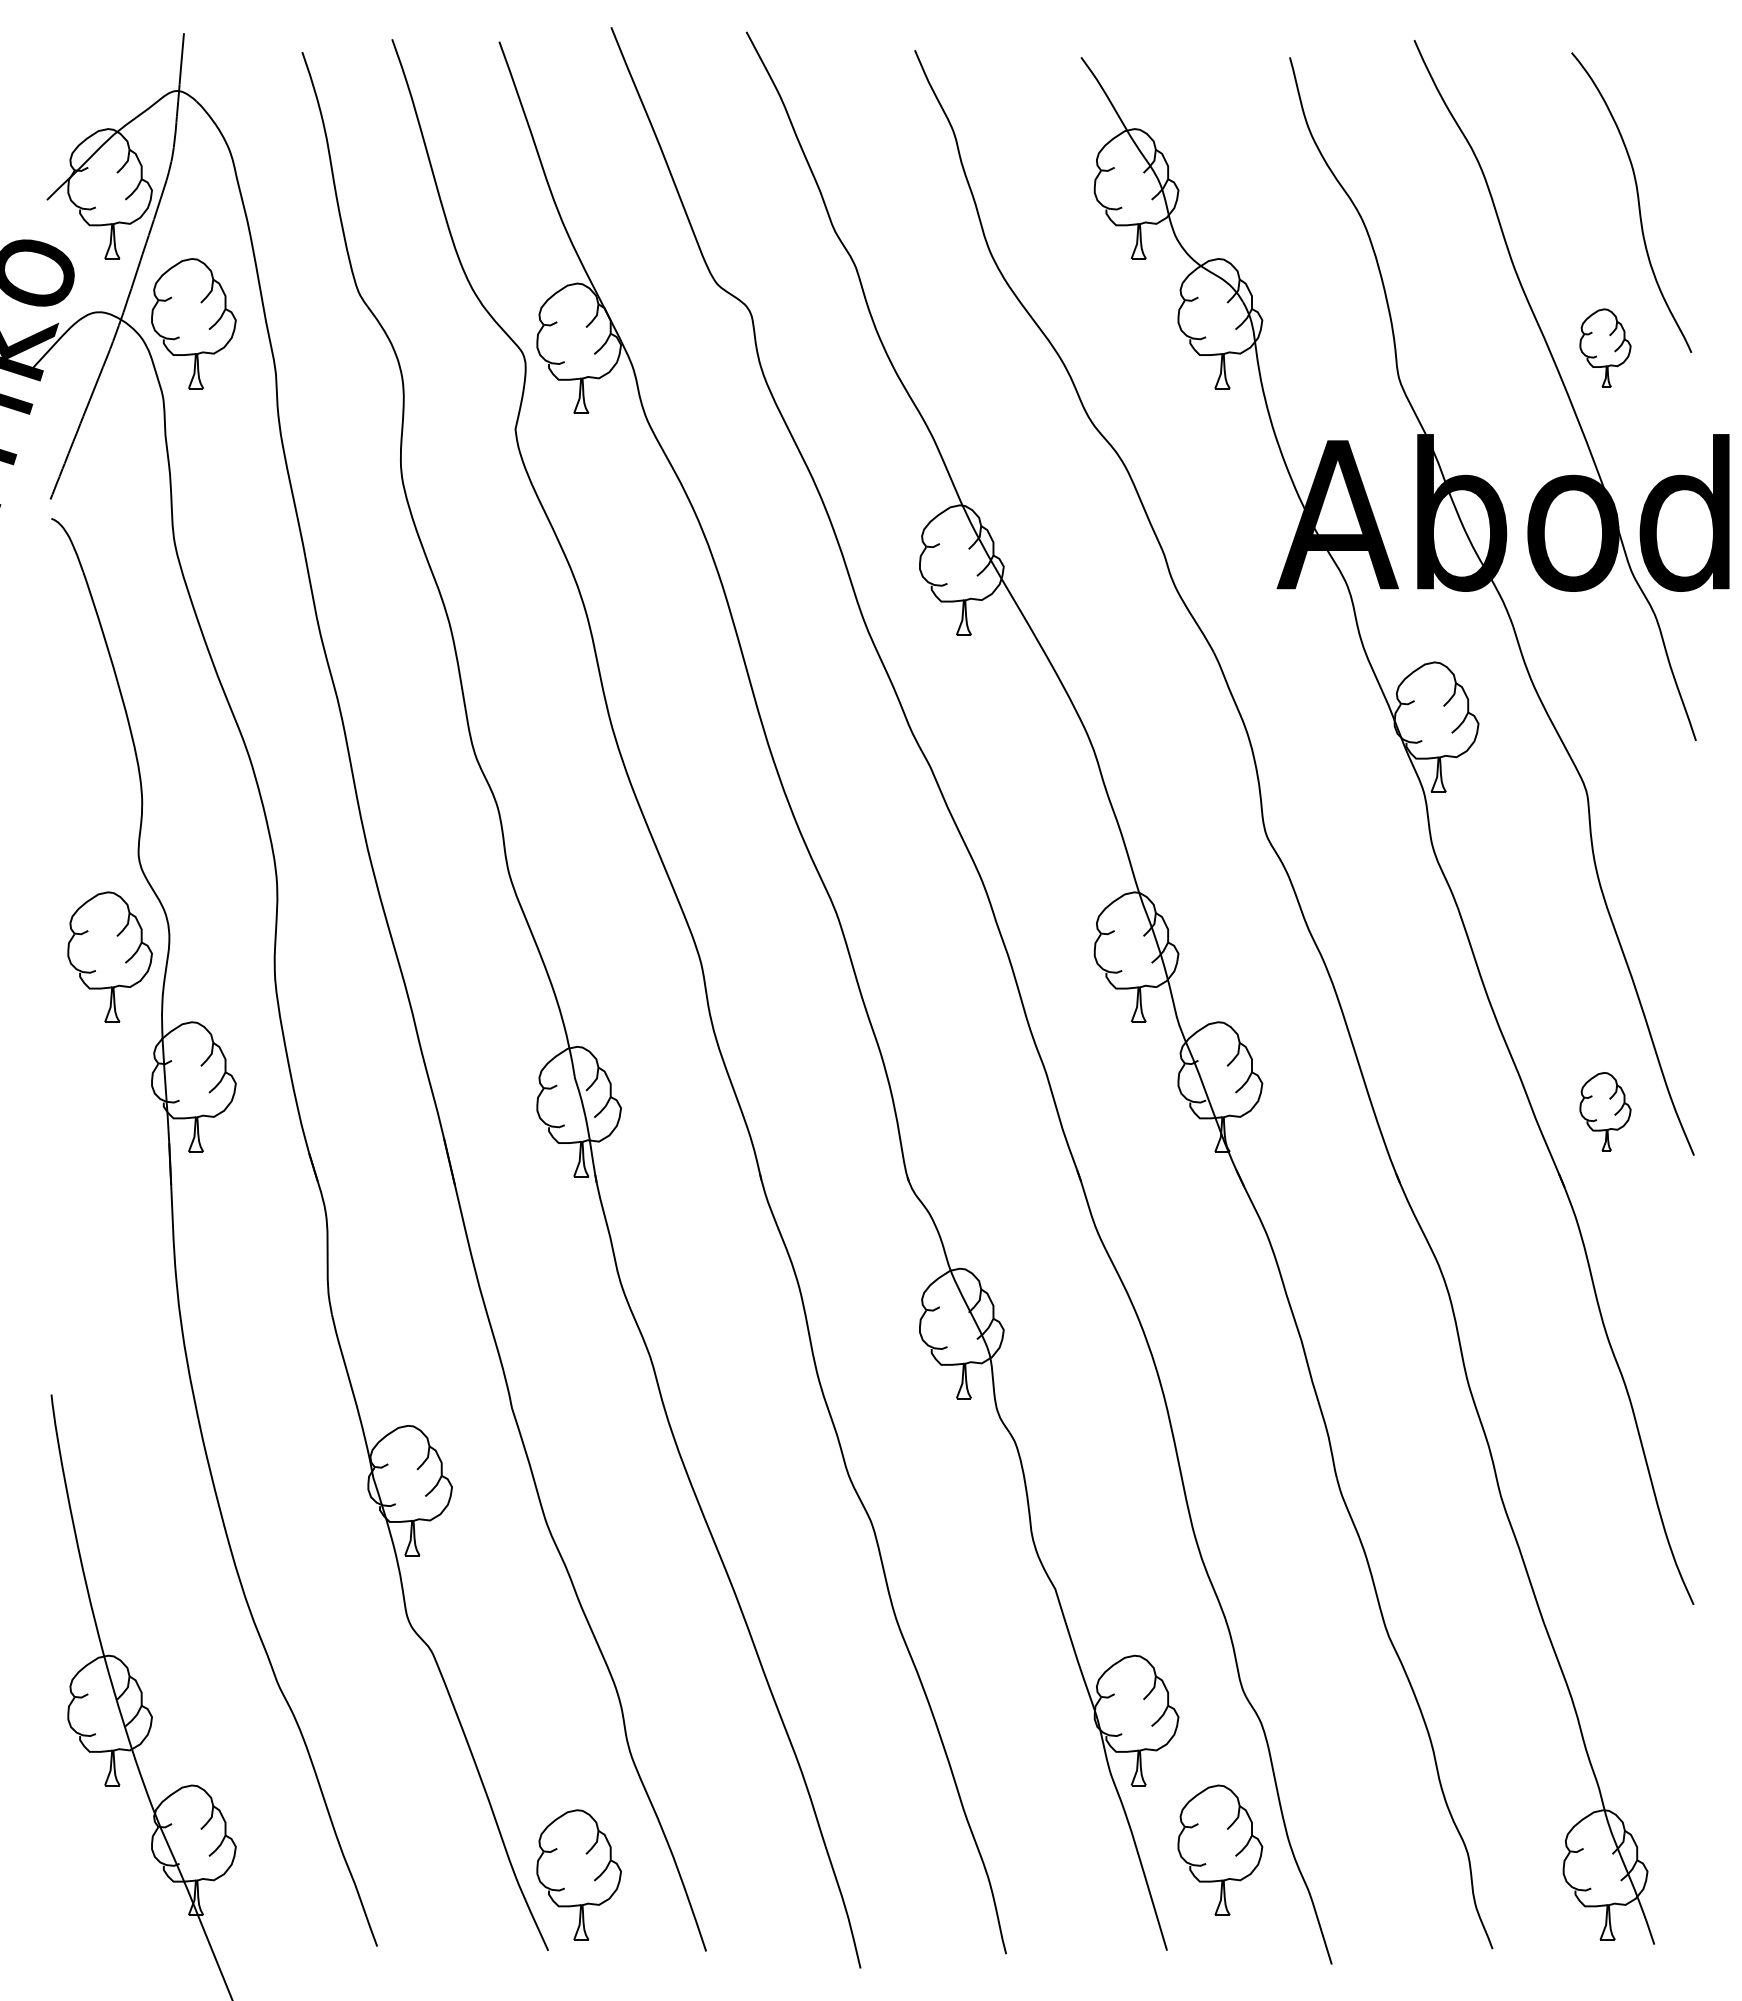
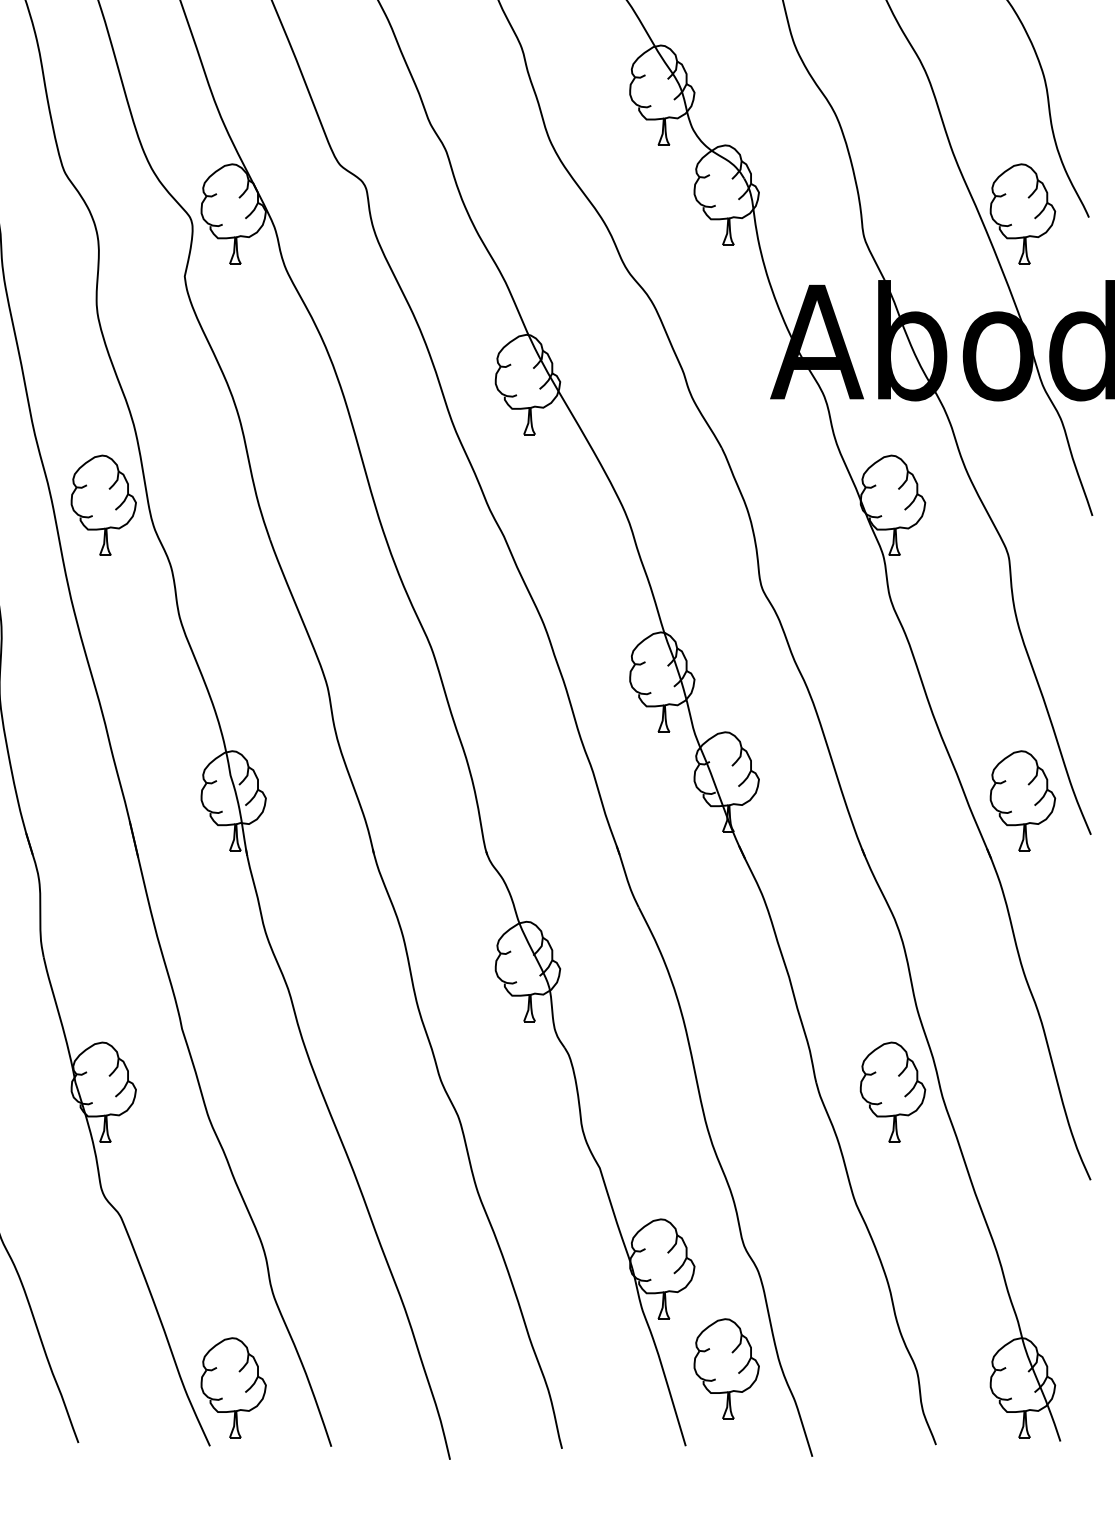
part: (1605, 347) -> (1022, 213), size x1.67
part: (409, 726) -> (103, 504), added
part: (1605, 1111) -> (1022, 800), size x1.67
part: (1436, 1490) -> (892, 1092), added

